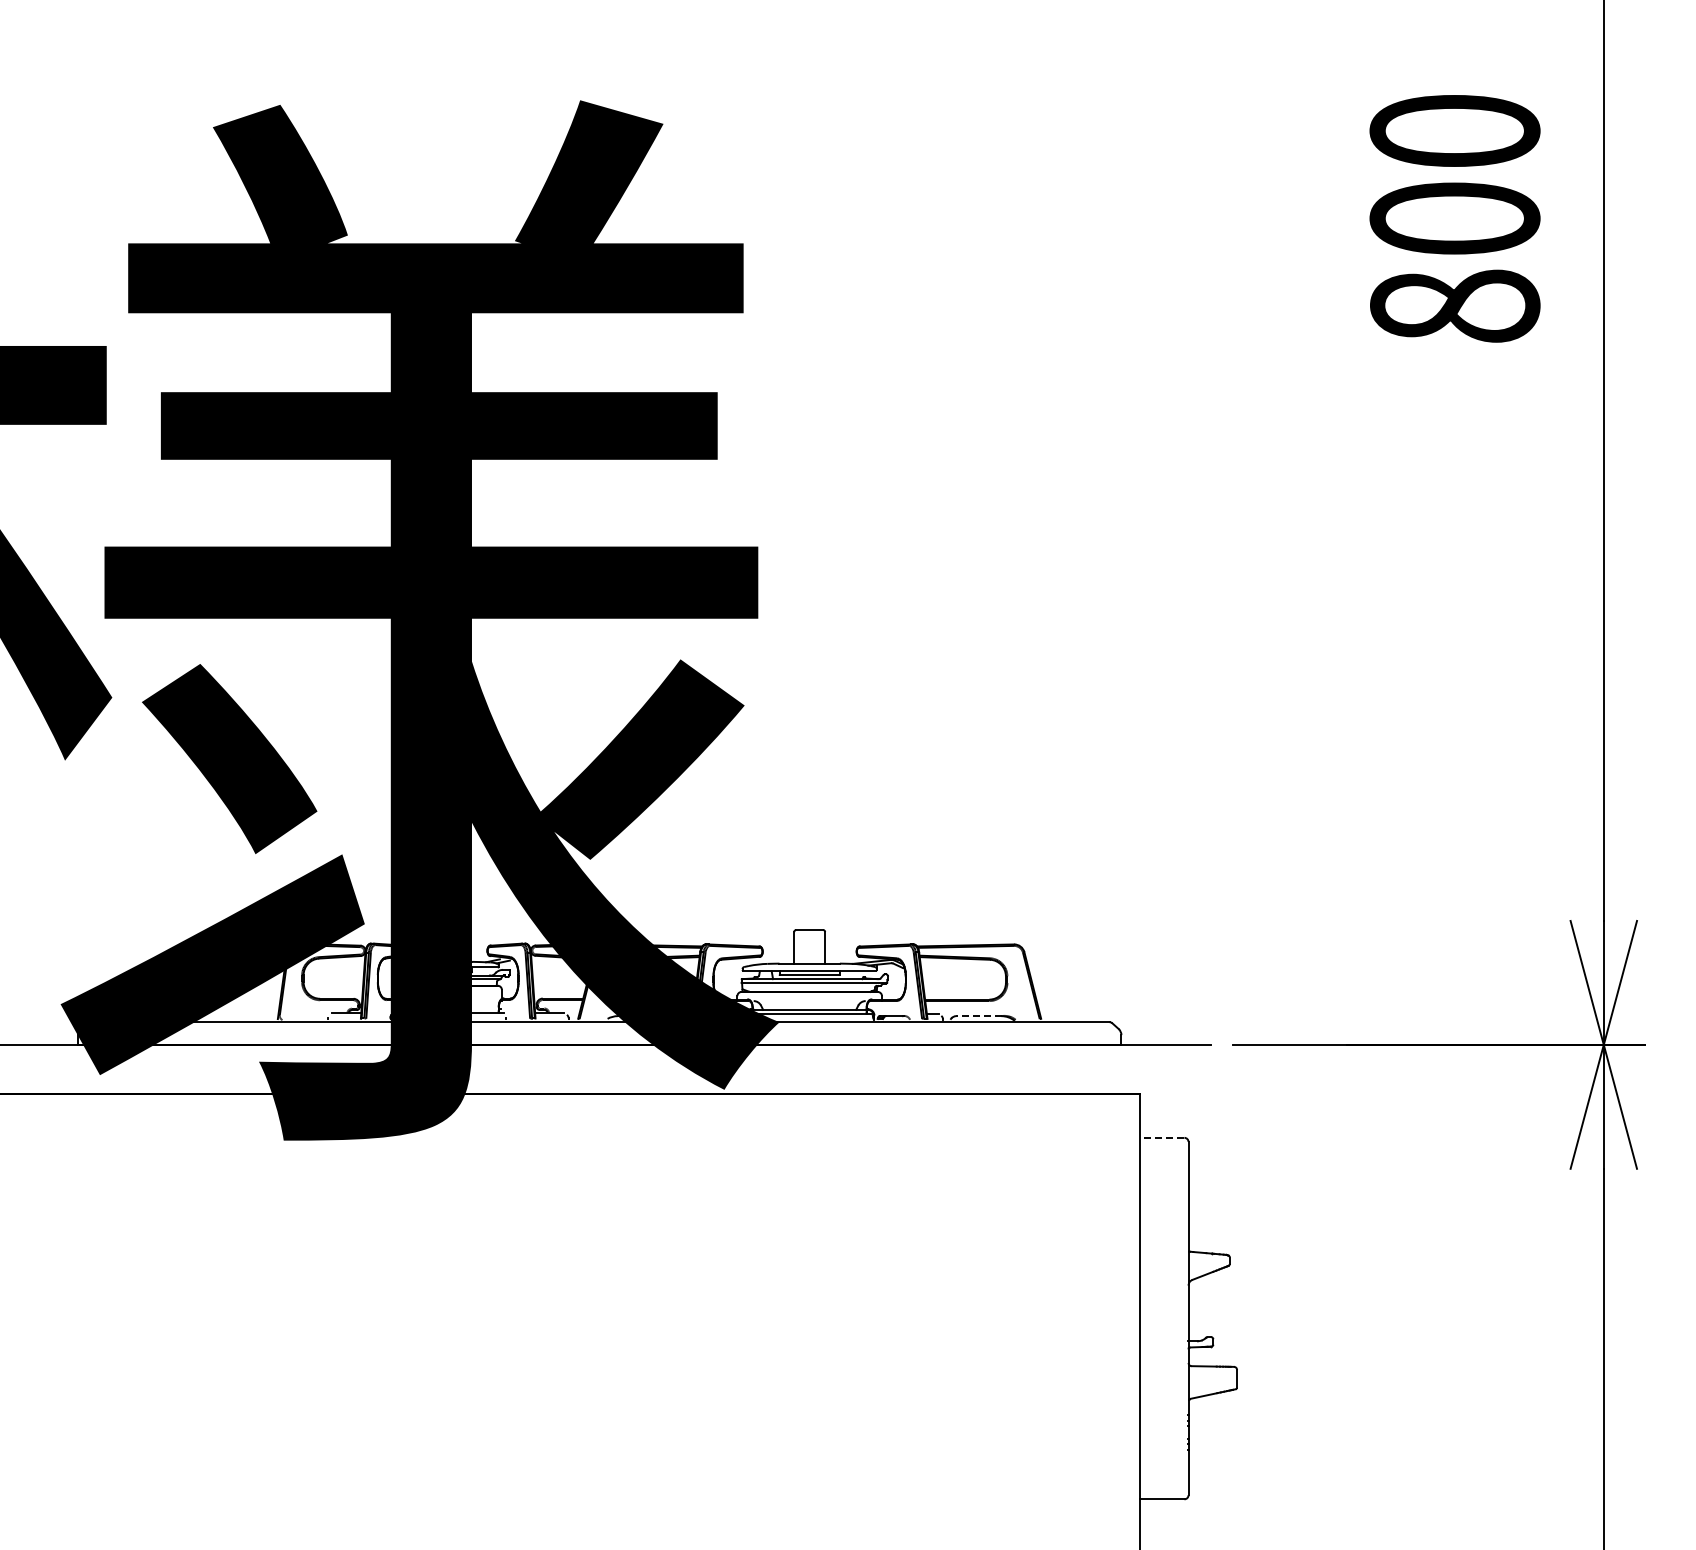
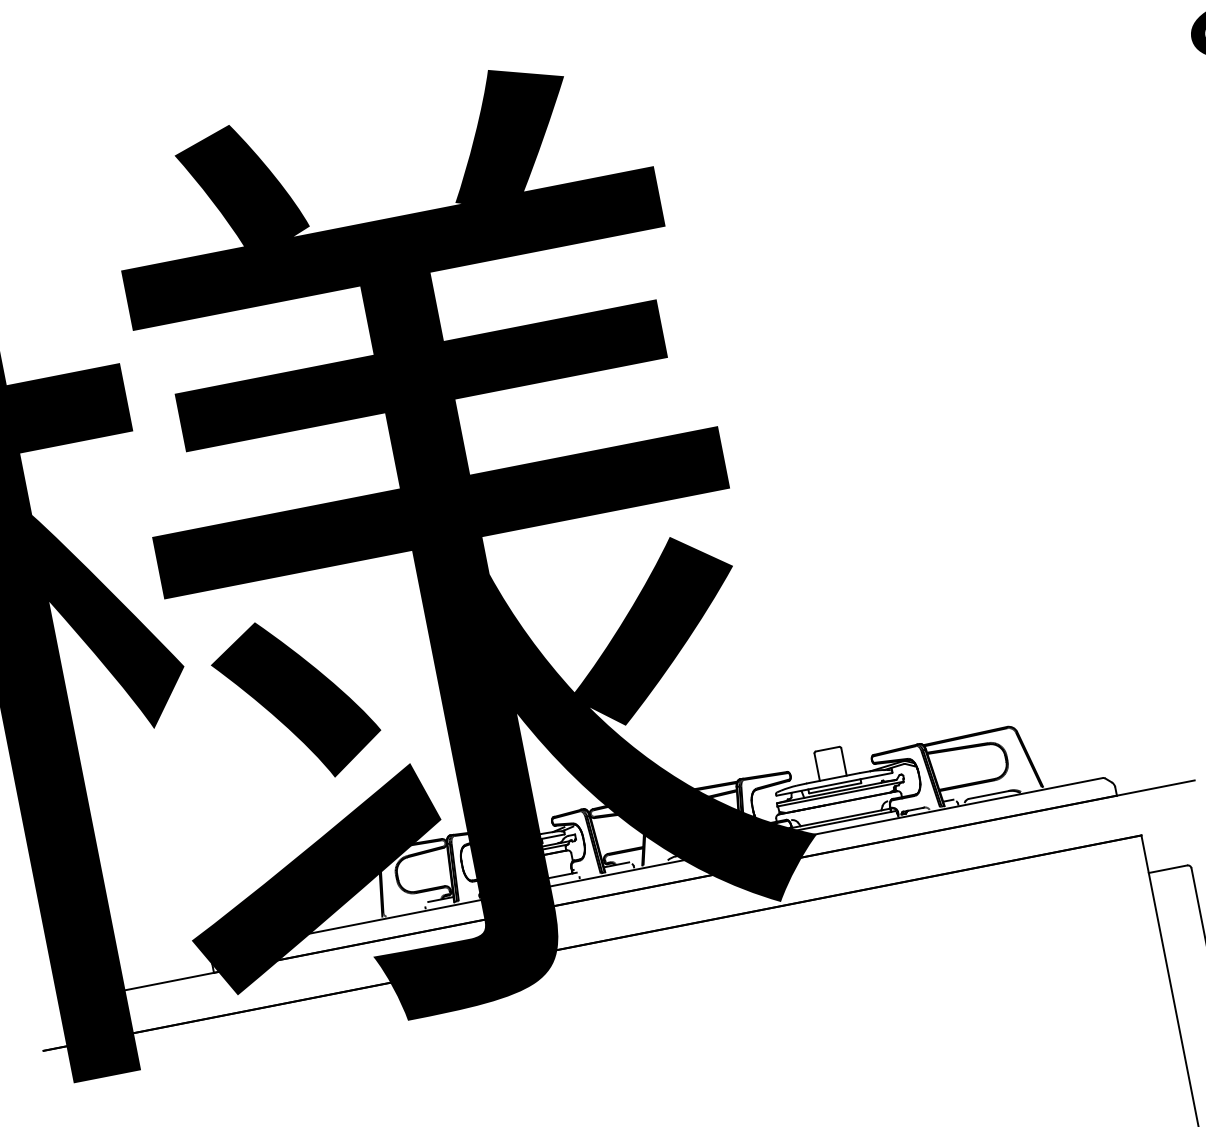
line: (978, 1016) -> (988, 795), dashed -> solid
line: (1161, 1137) -> (1167, 869), dashed -> solid

